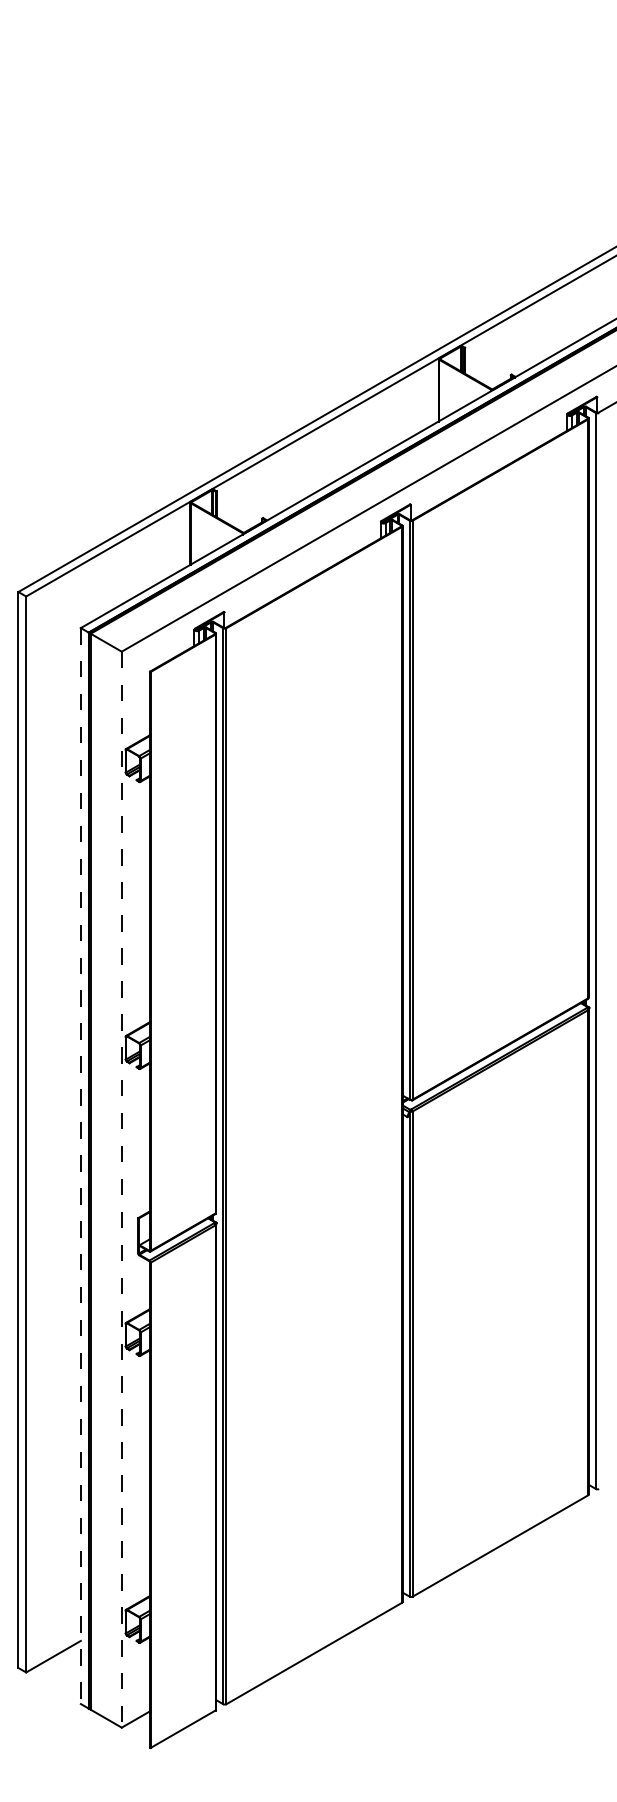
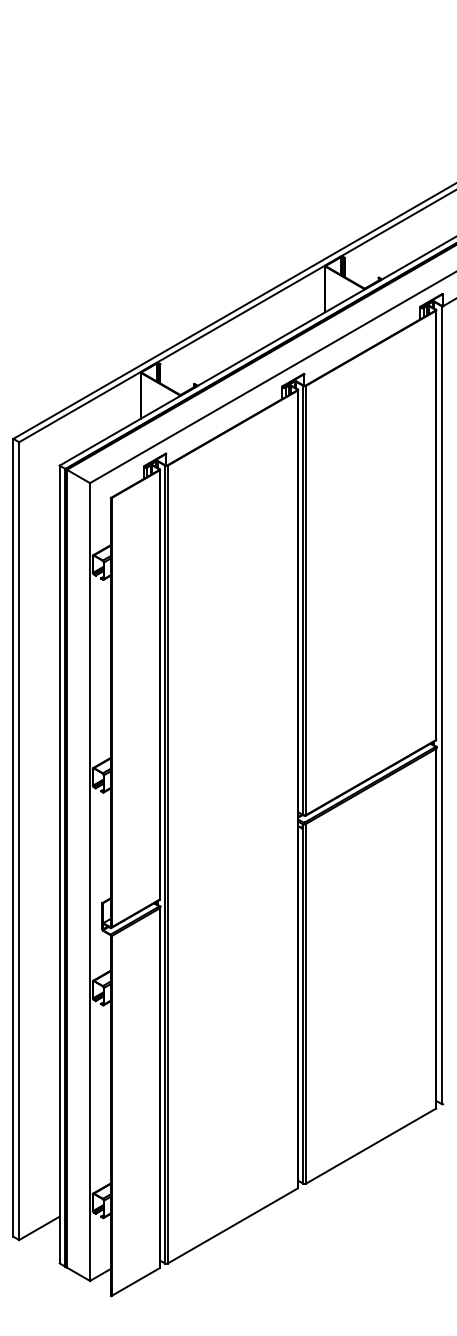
line: (80, 1166) -> (59, 864), dashed -> solid
line: (121, 1189) -> (89, 881), dashed -> solid

